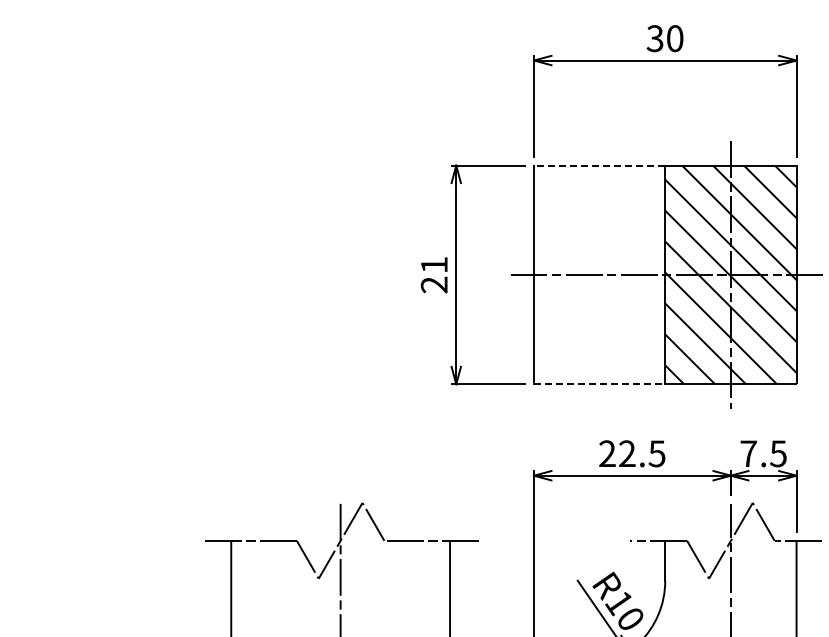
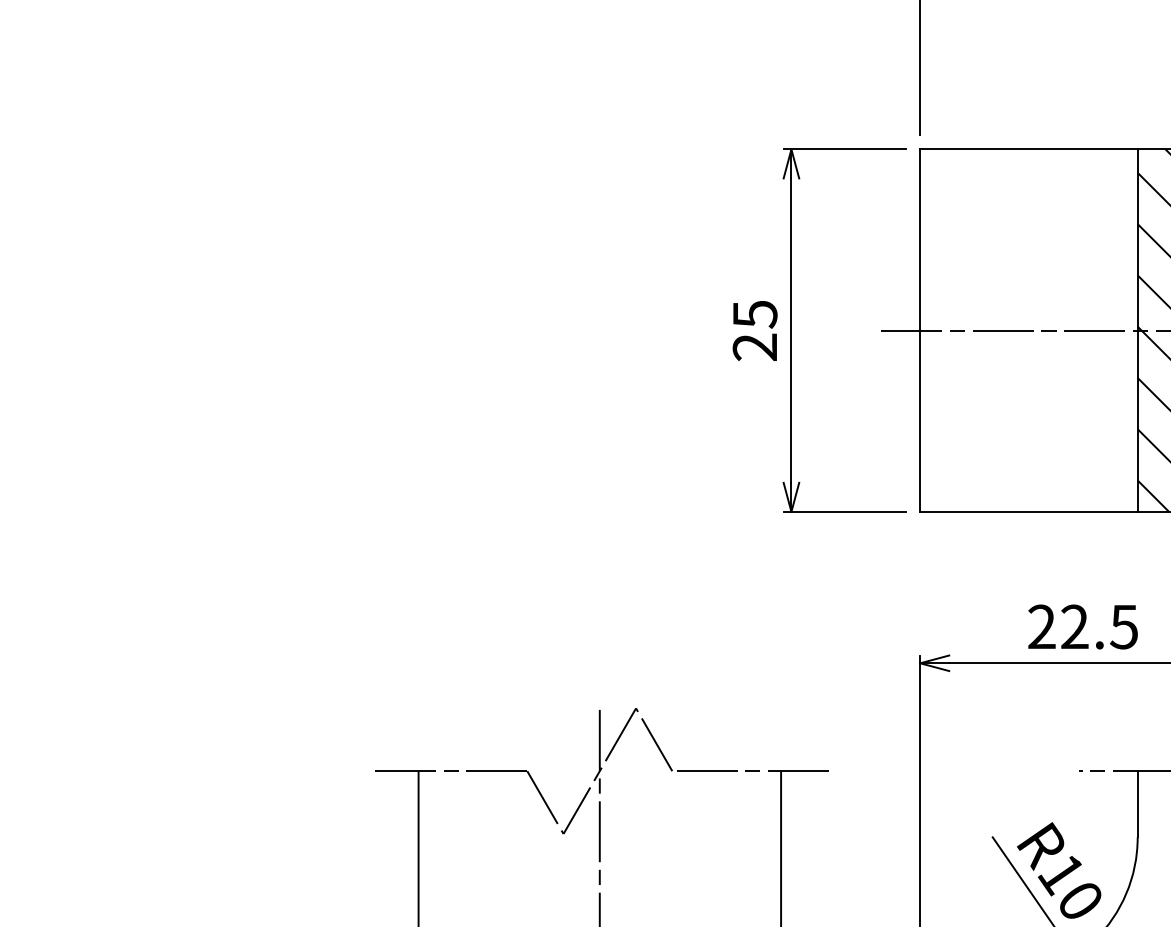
line: (599, 165) -> (1028, 149), dashed -> solid
text: (434, 265) -> (755, 314), 21 -> 25
line: (599, 384) -> (1028, 512), dashed -> solid

